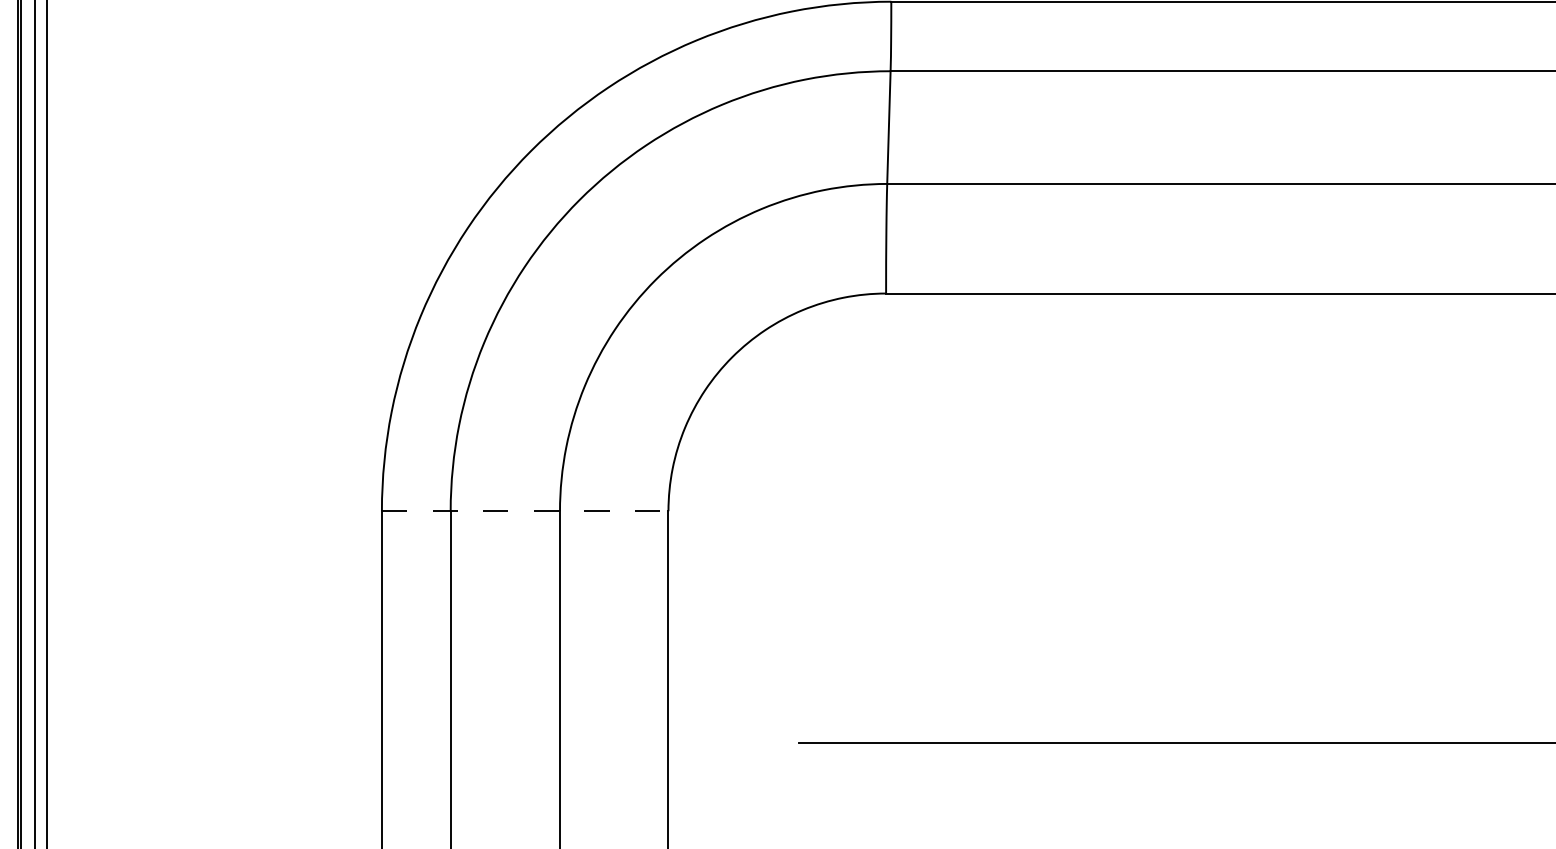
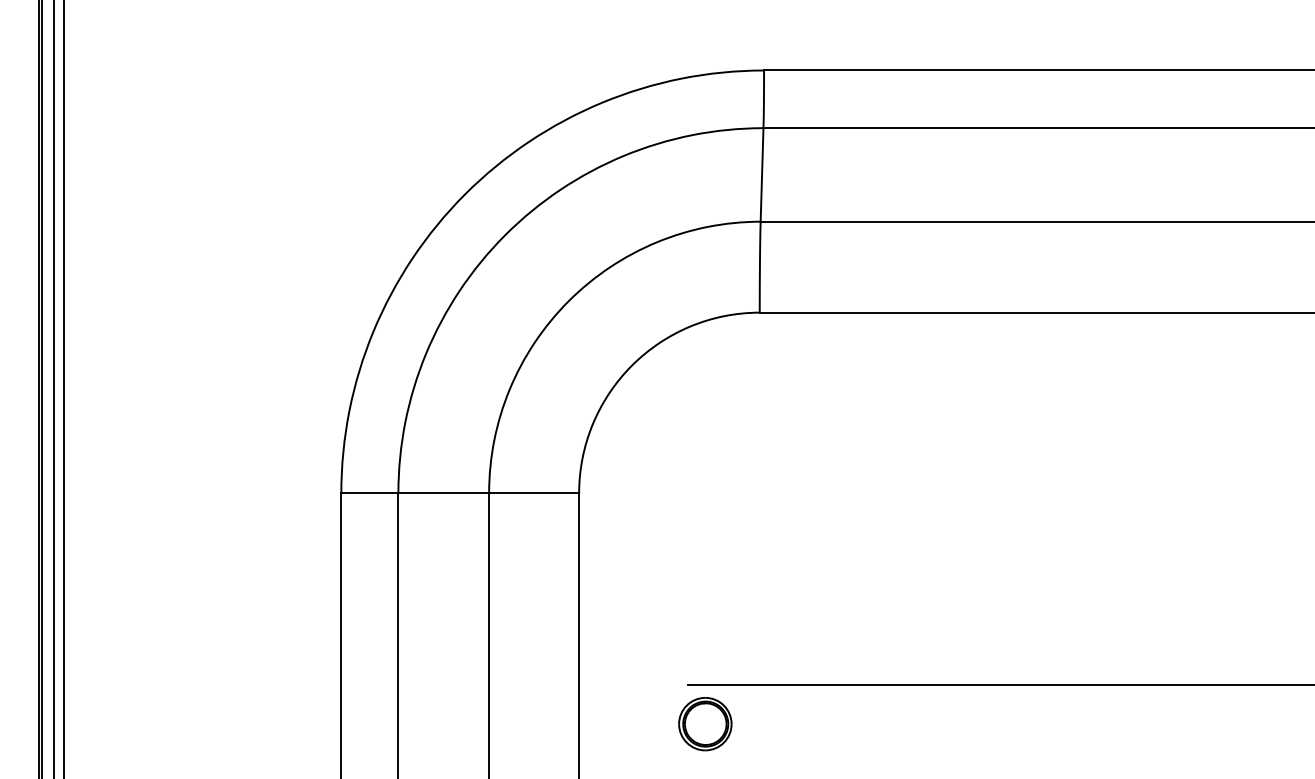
line: (525, 511) -> (460, 493), dashed -> solid
part: (820, 789) -> (705, 724), added

